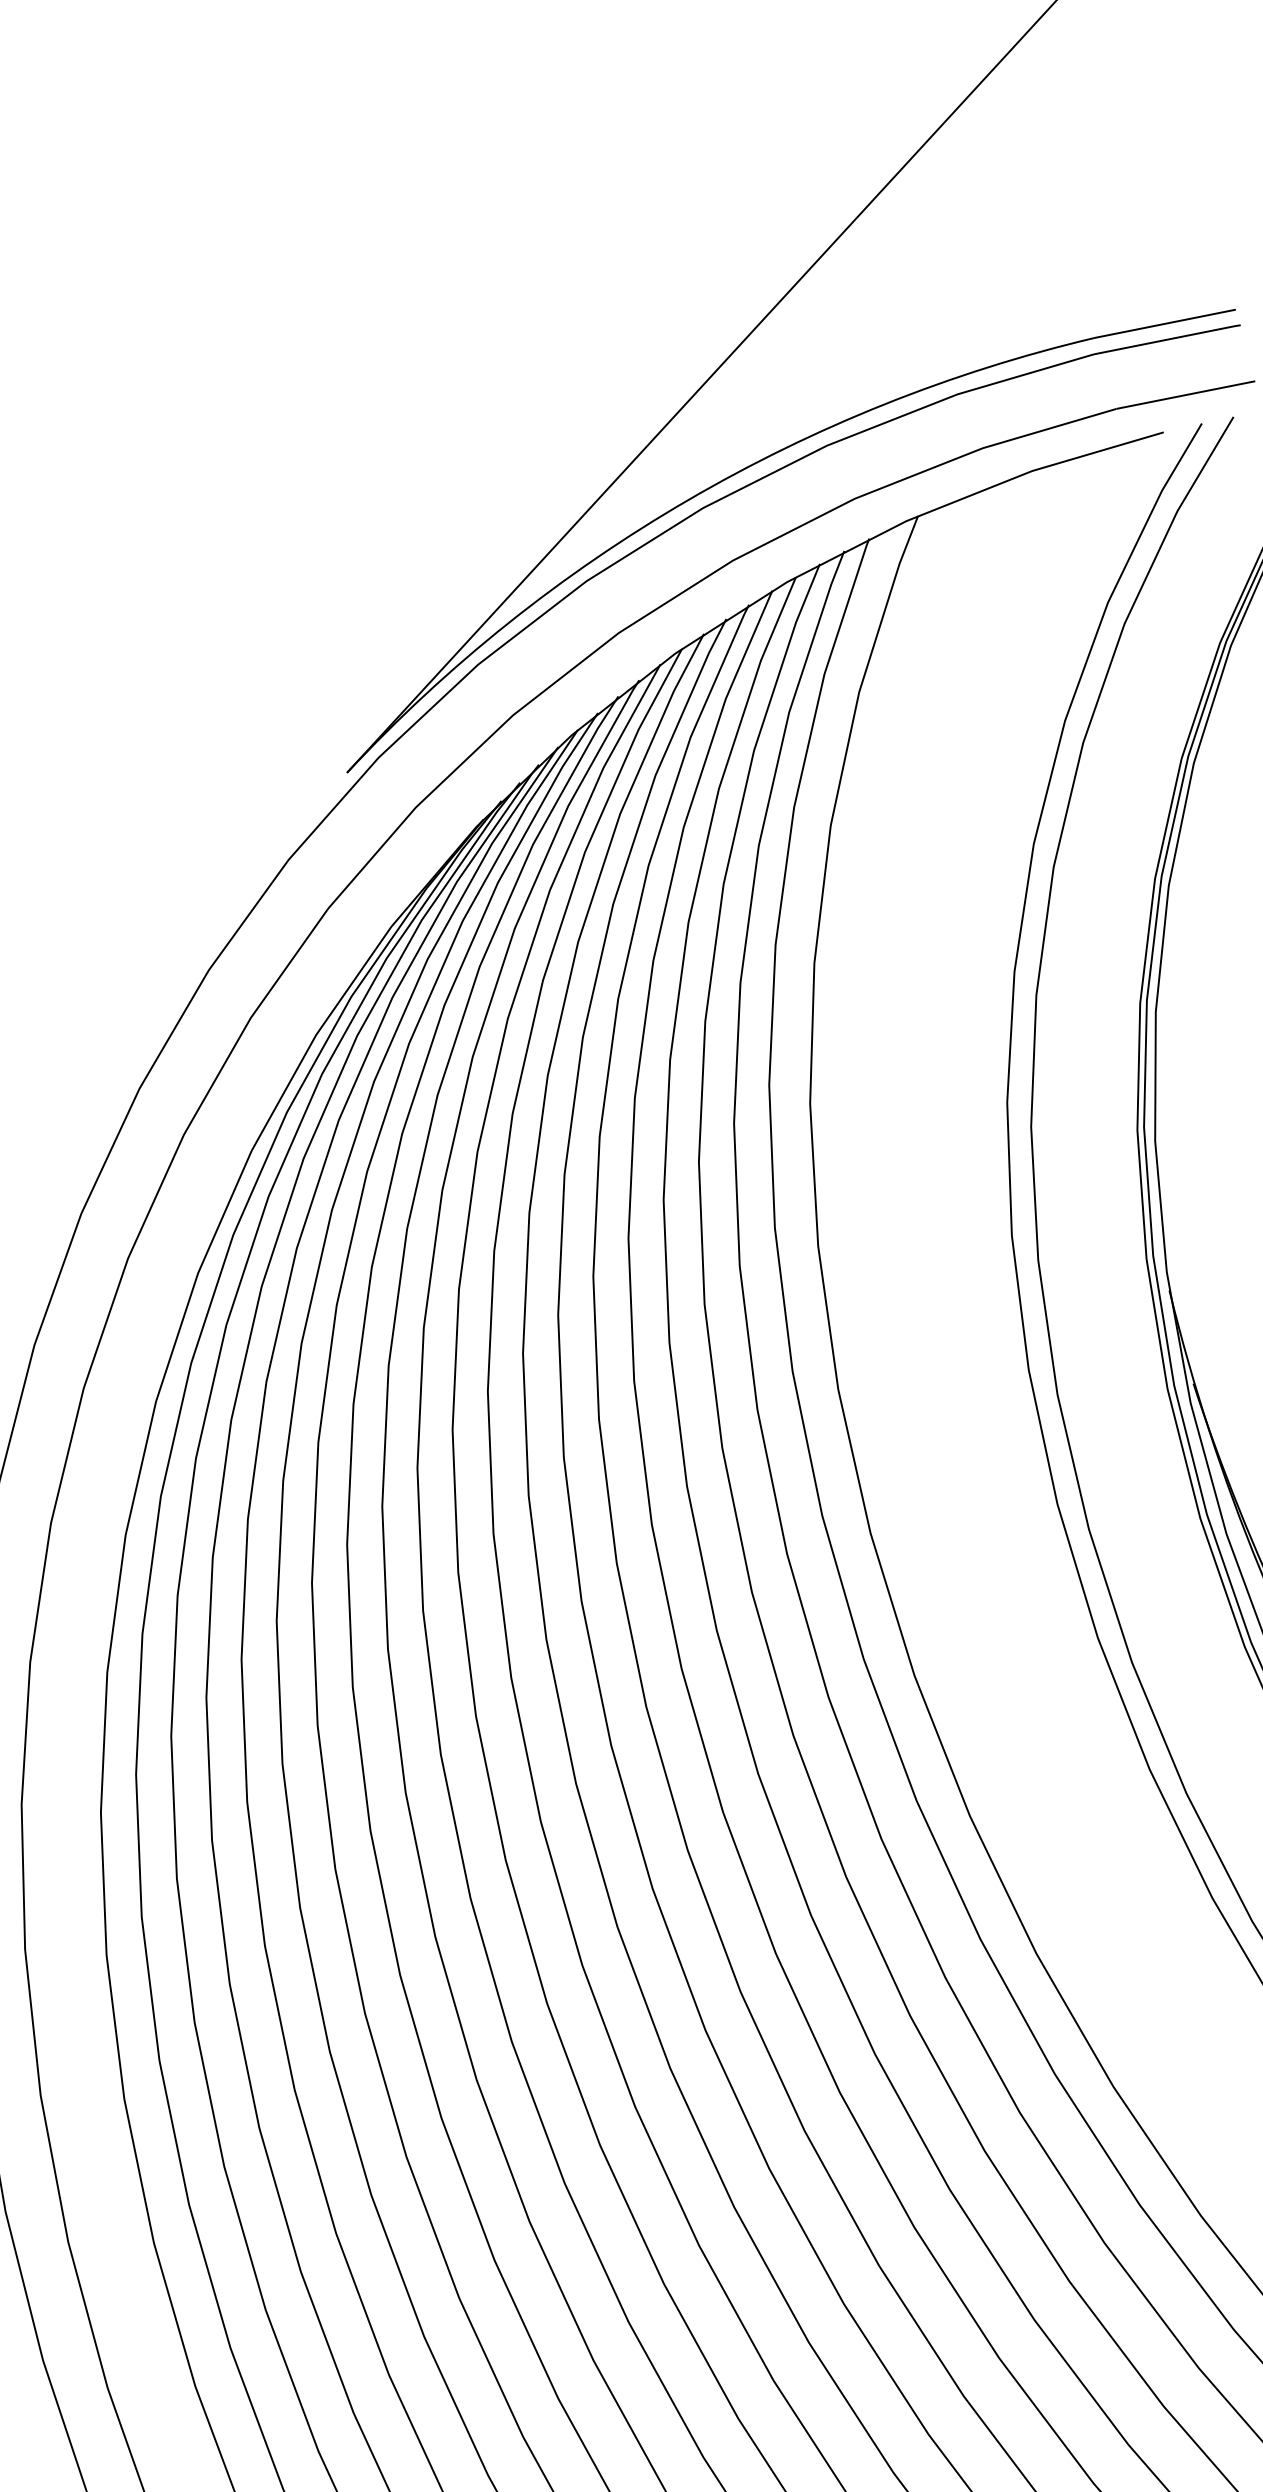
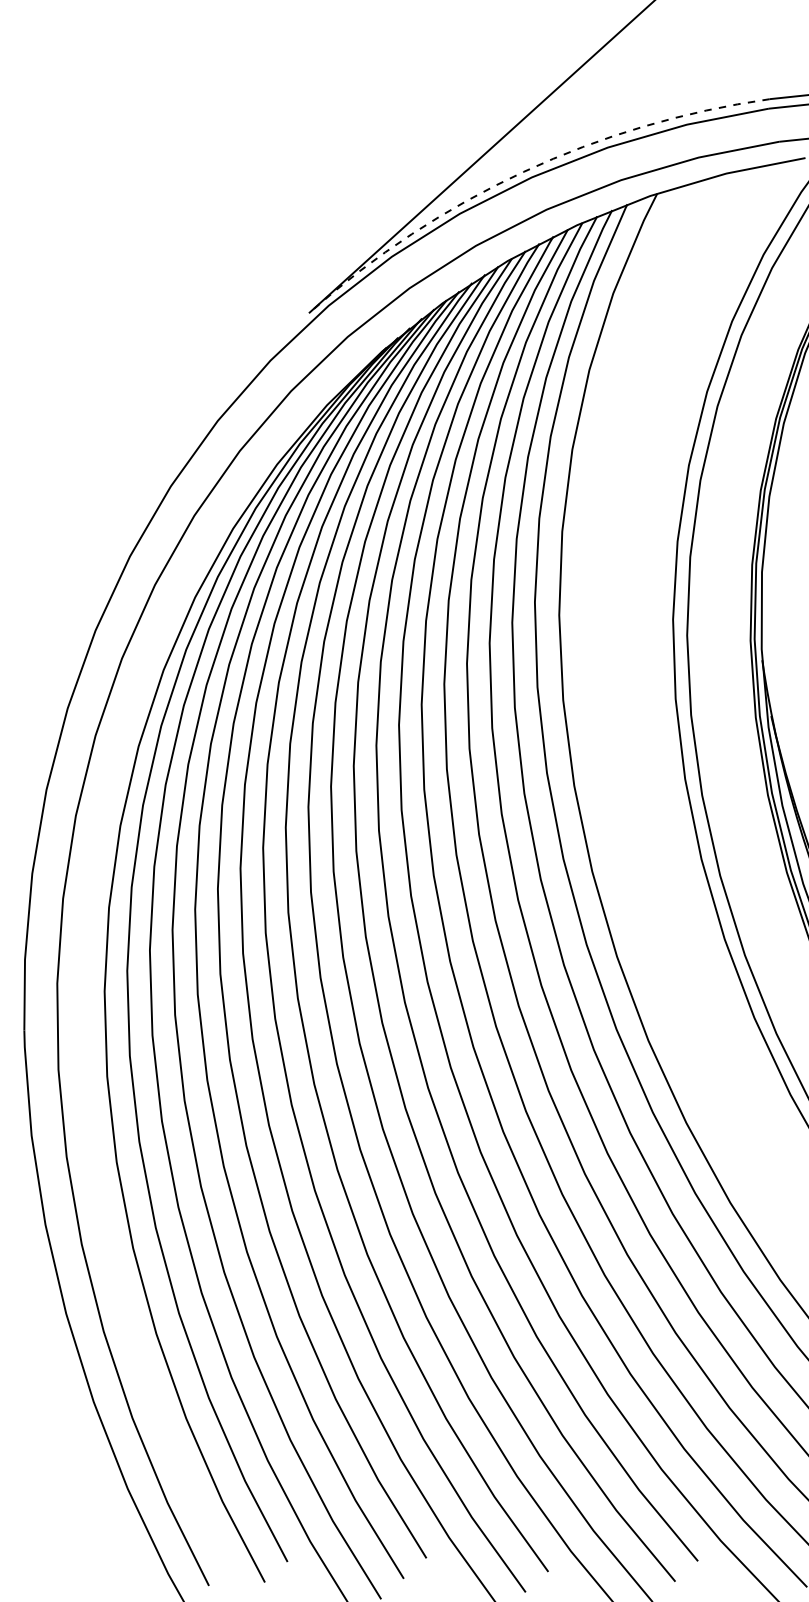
arc: (687, 499) -> (523, 171), solid -> dashed

